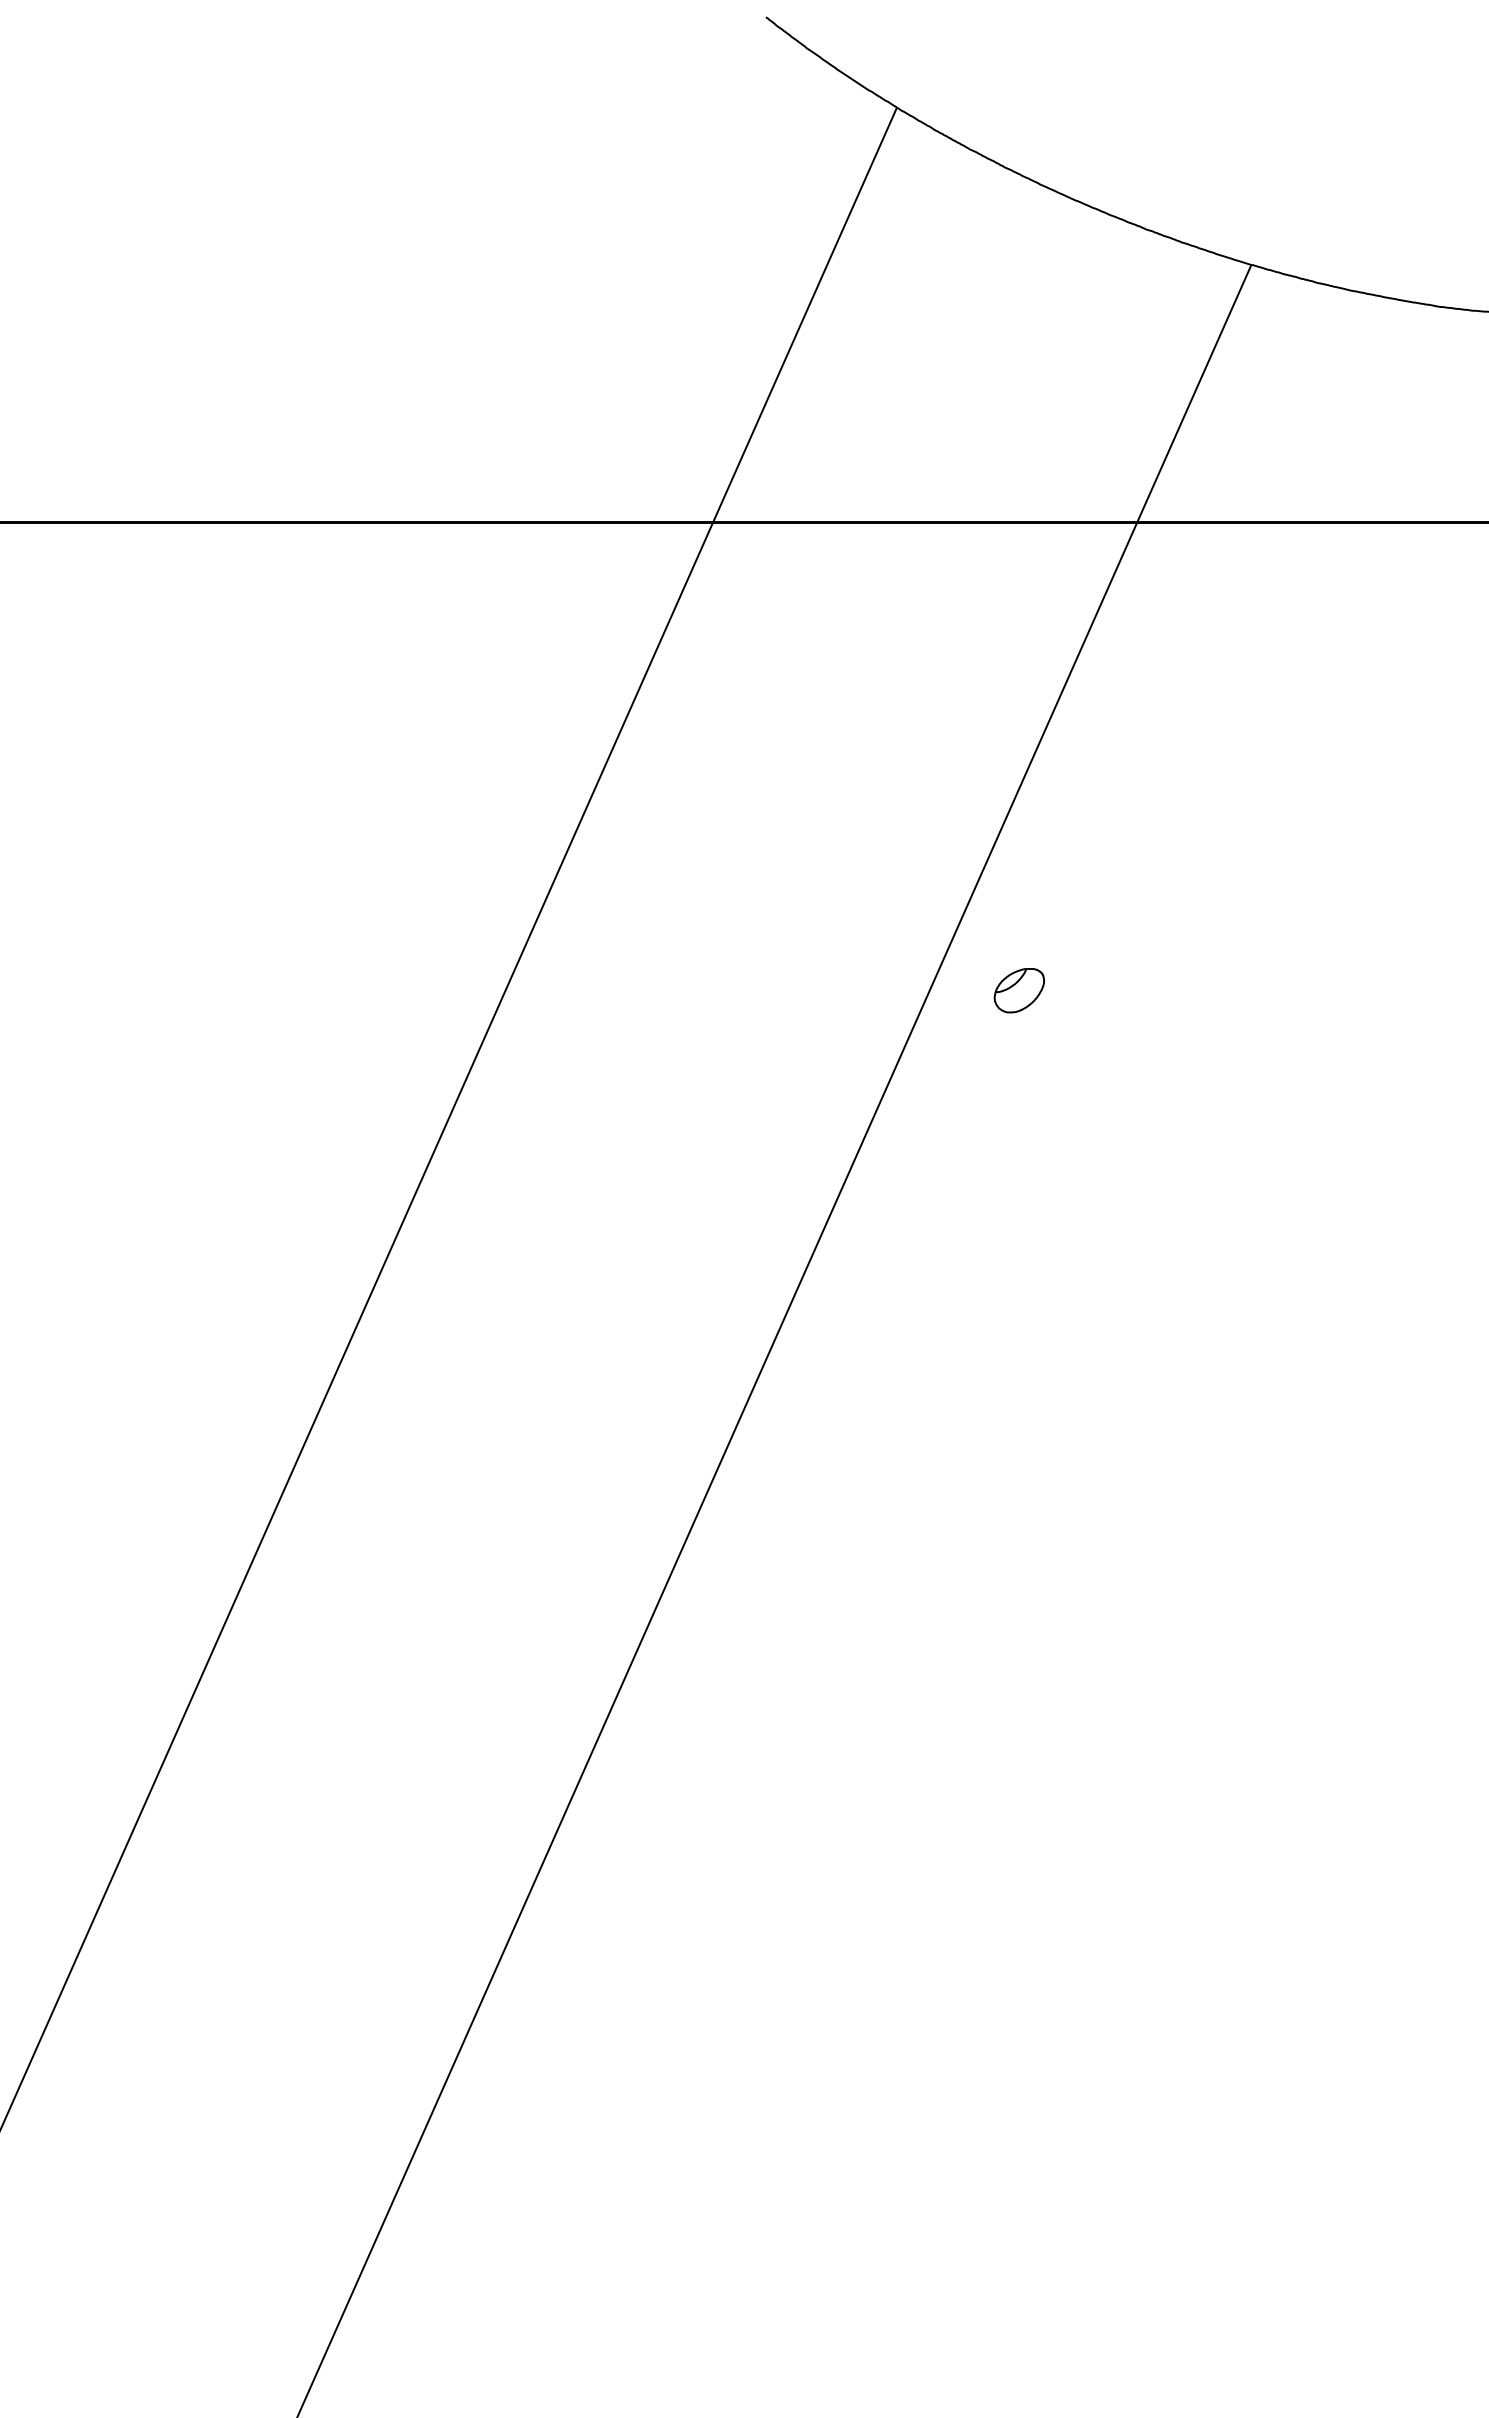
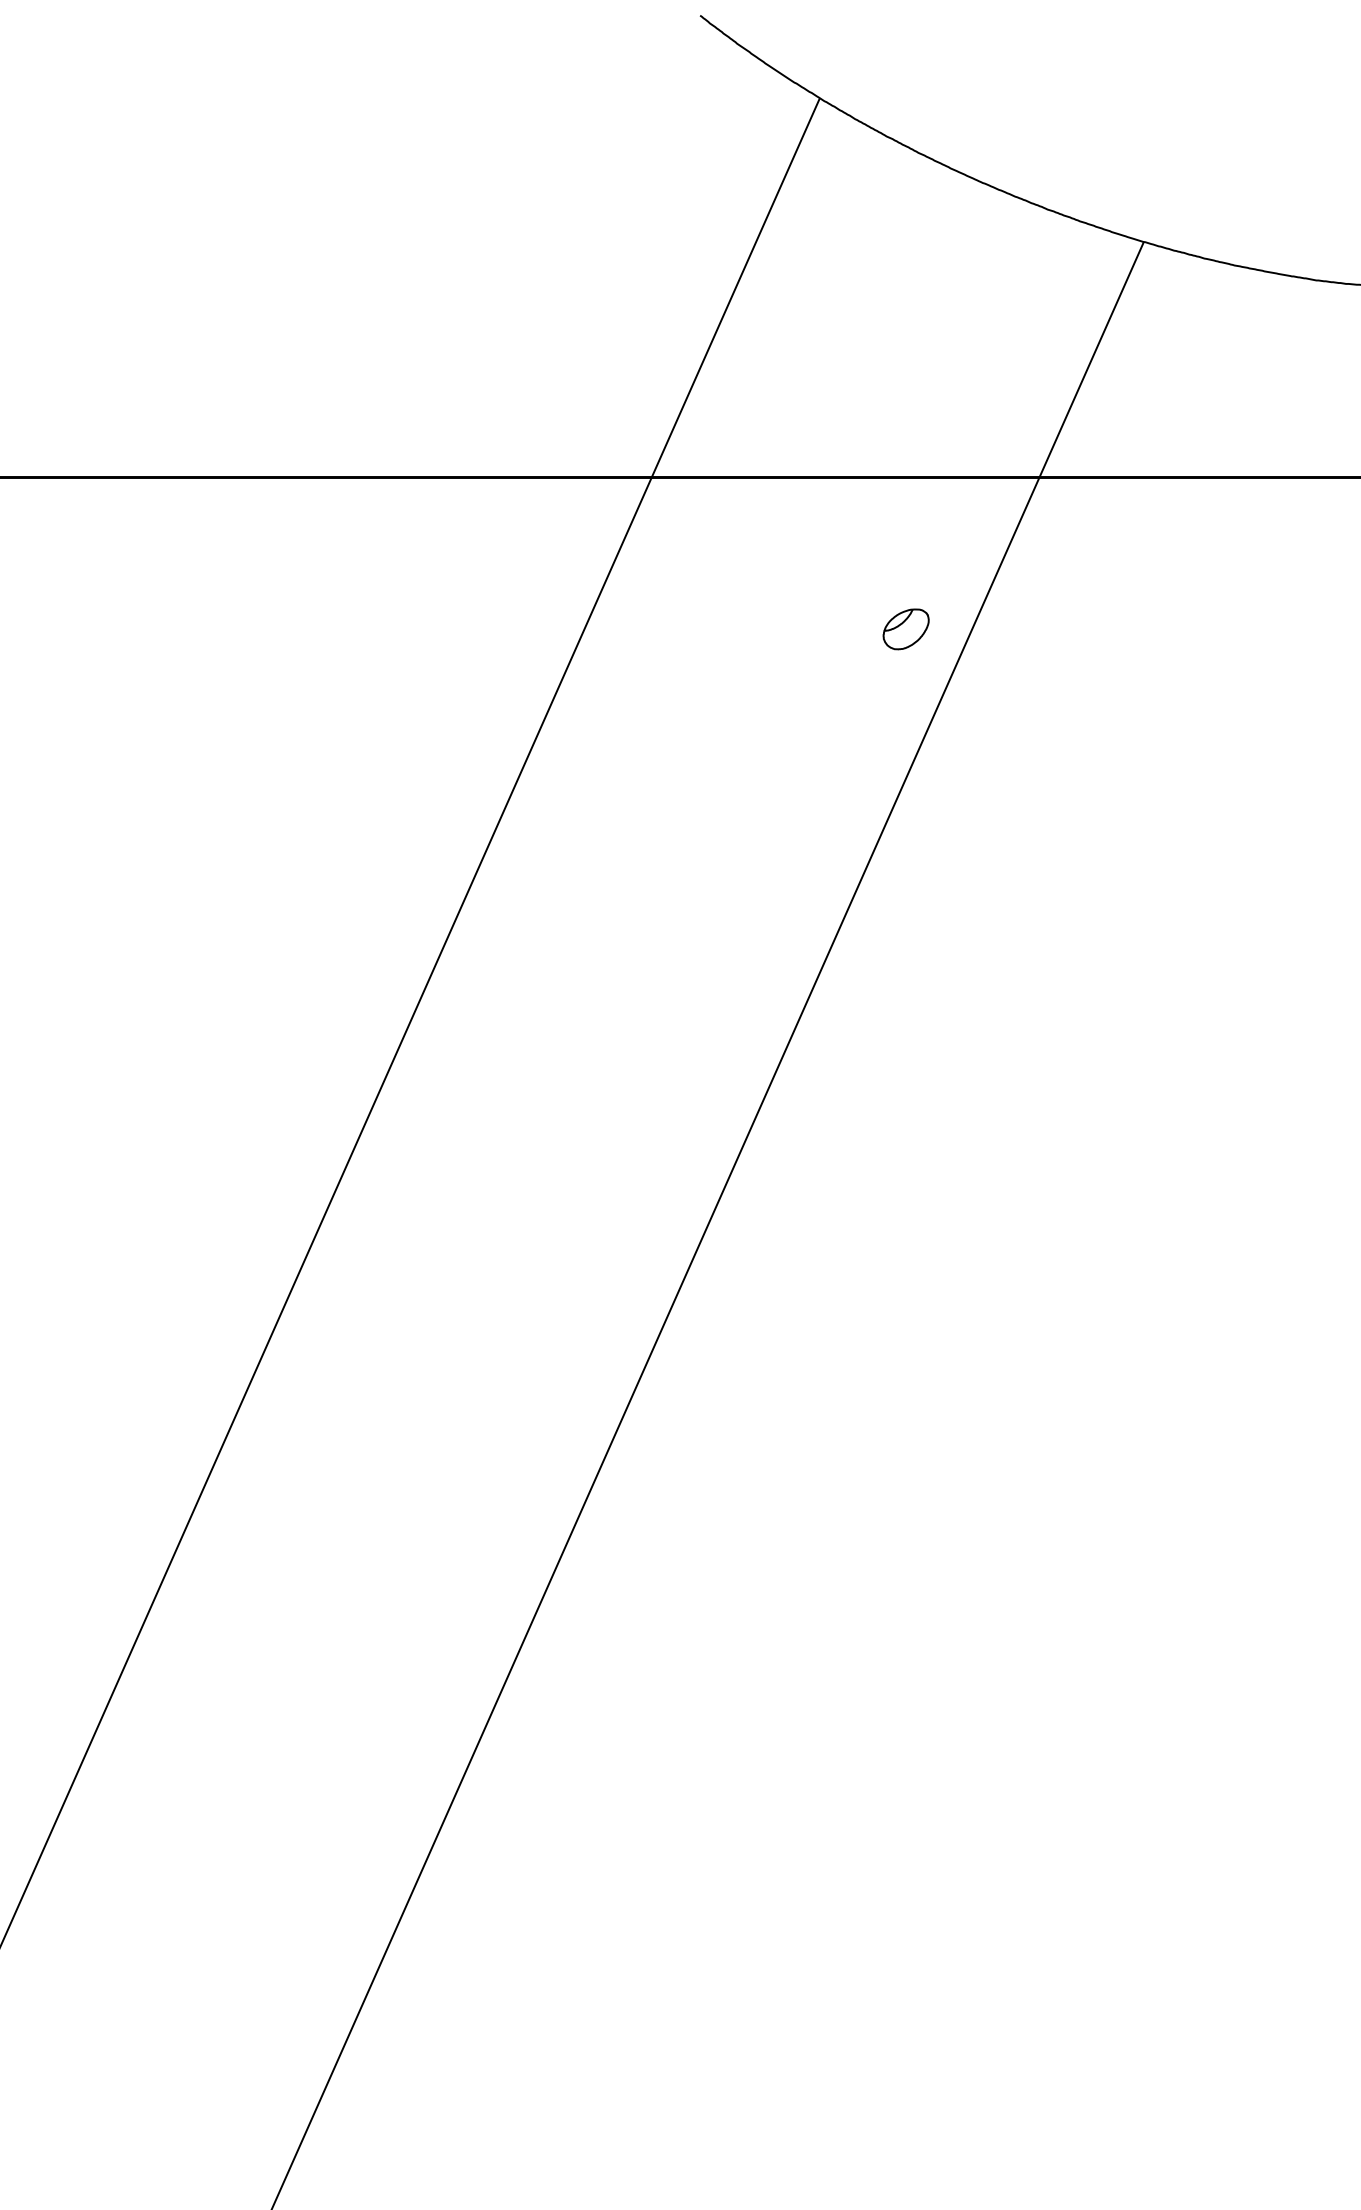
part: (1018, 990) -> (905, 629), moved

